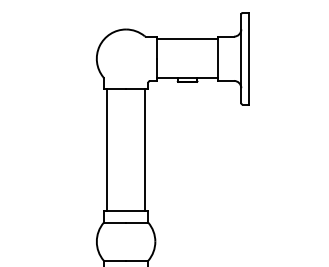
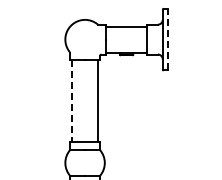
line: (248, 58) -> (167, 39), solid -> dashed
line: (107, 150) -> (72, 101), solid -> dashed

